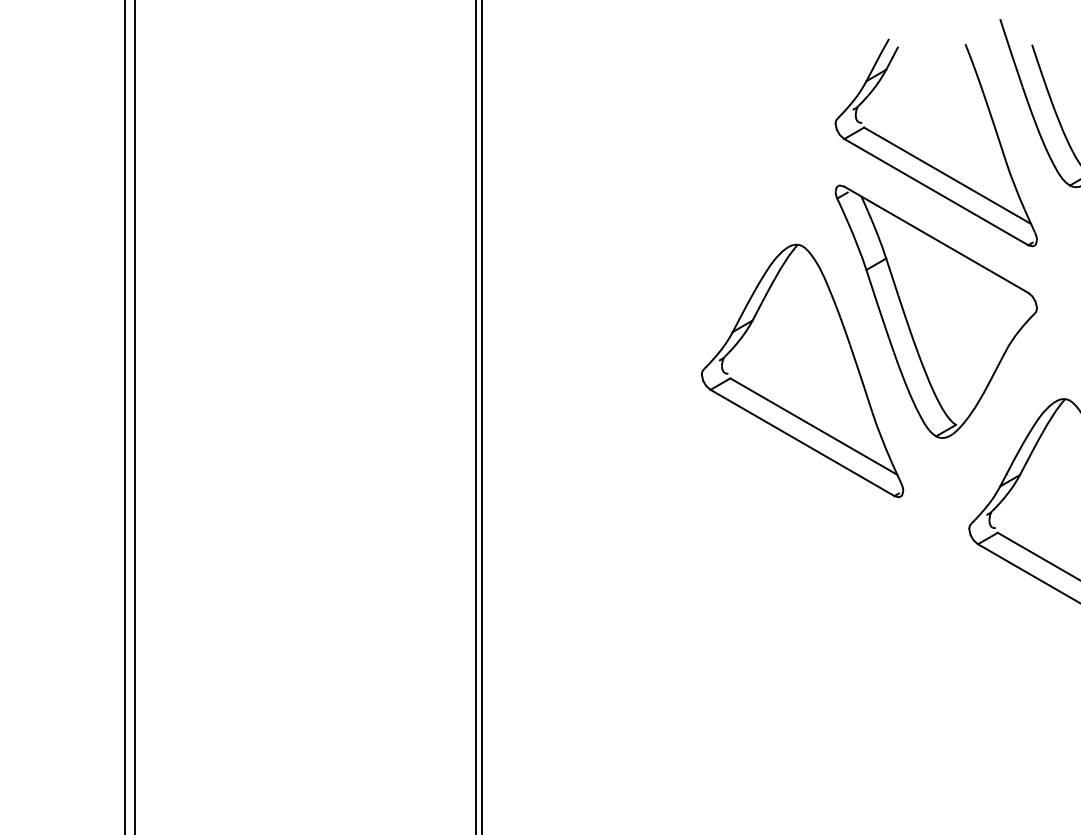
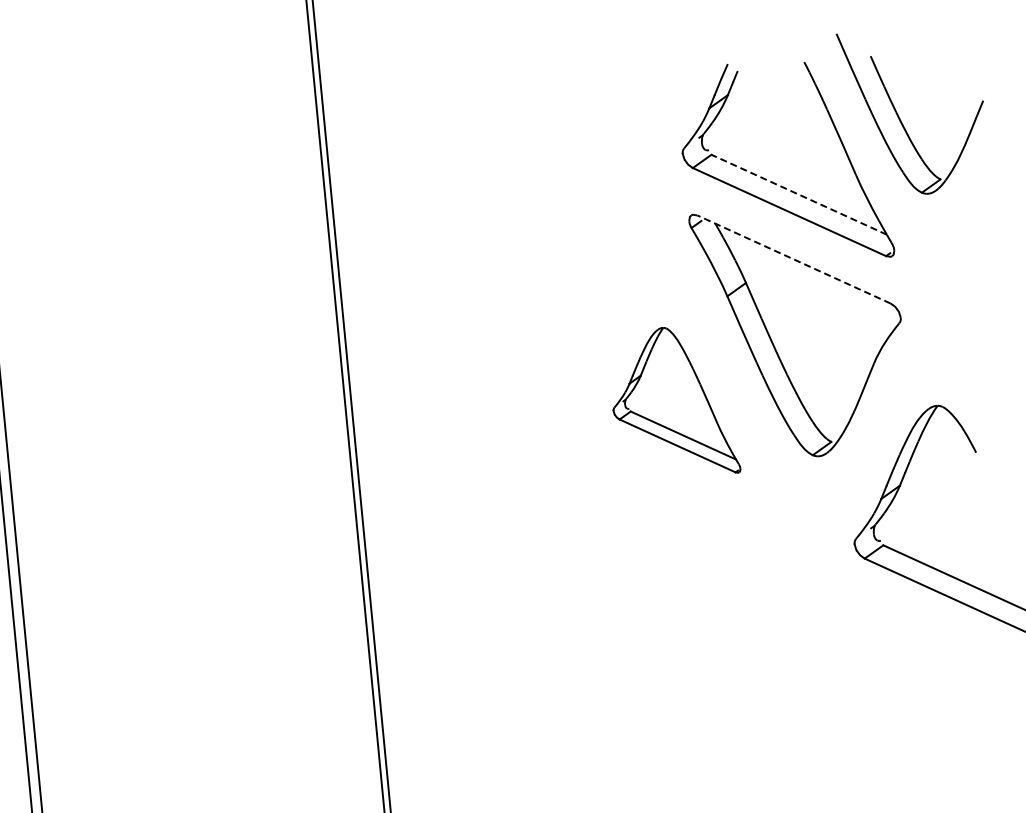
line: (947, 175) -> (799, 194), solid -> dashed
line: (935, 239) -> (793, 259), solid -> dashed
part: (802, 370) -> (673, 402), size x0.6

